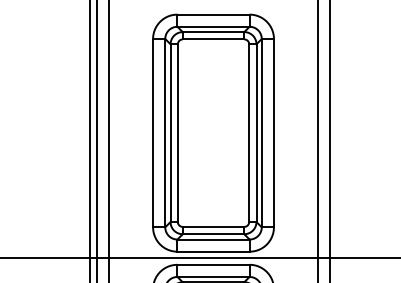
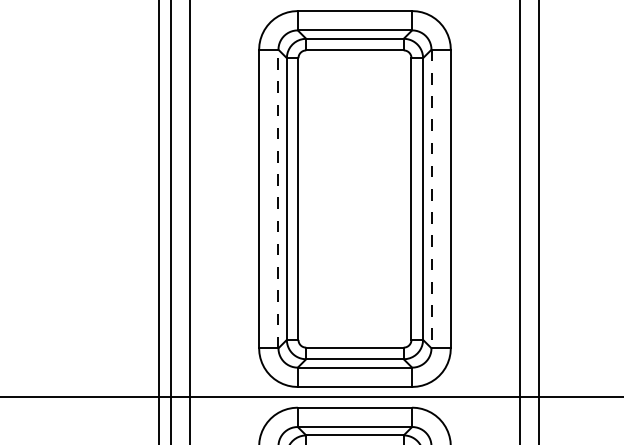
line: (165, 132) -> (278, 197), solid -> dashed
line: (261, 133) -> (431, 199), solid -> dashed

